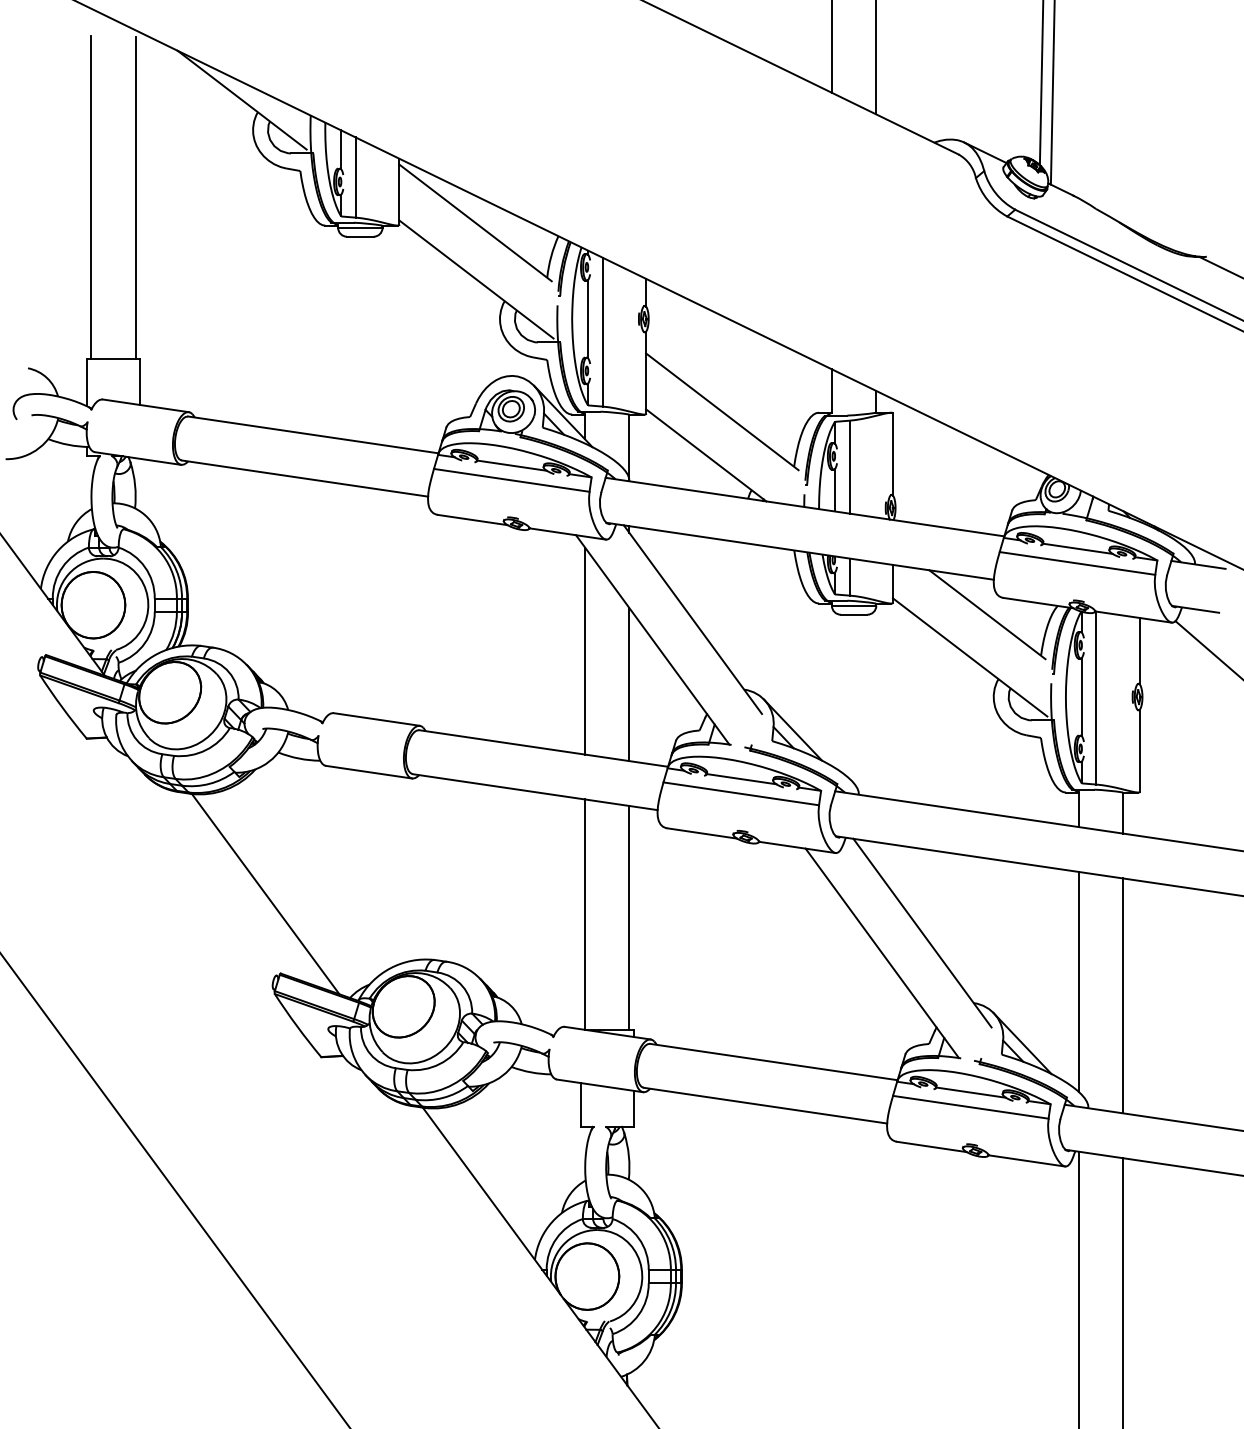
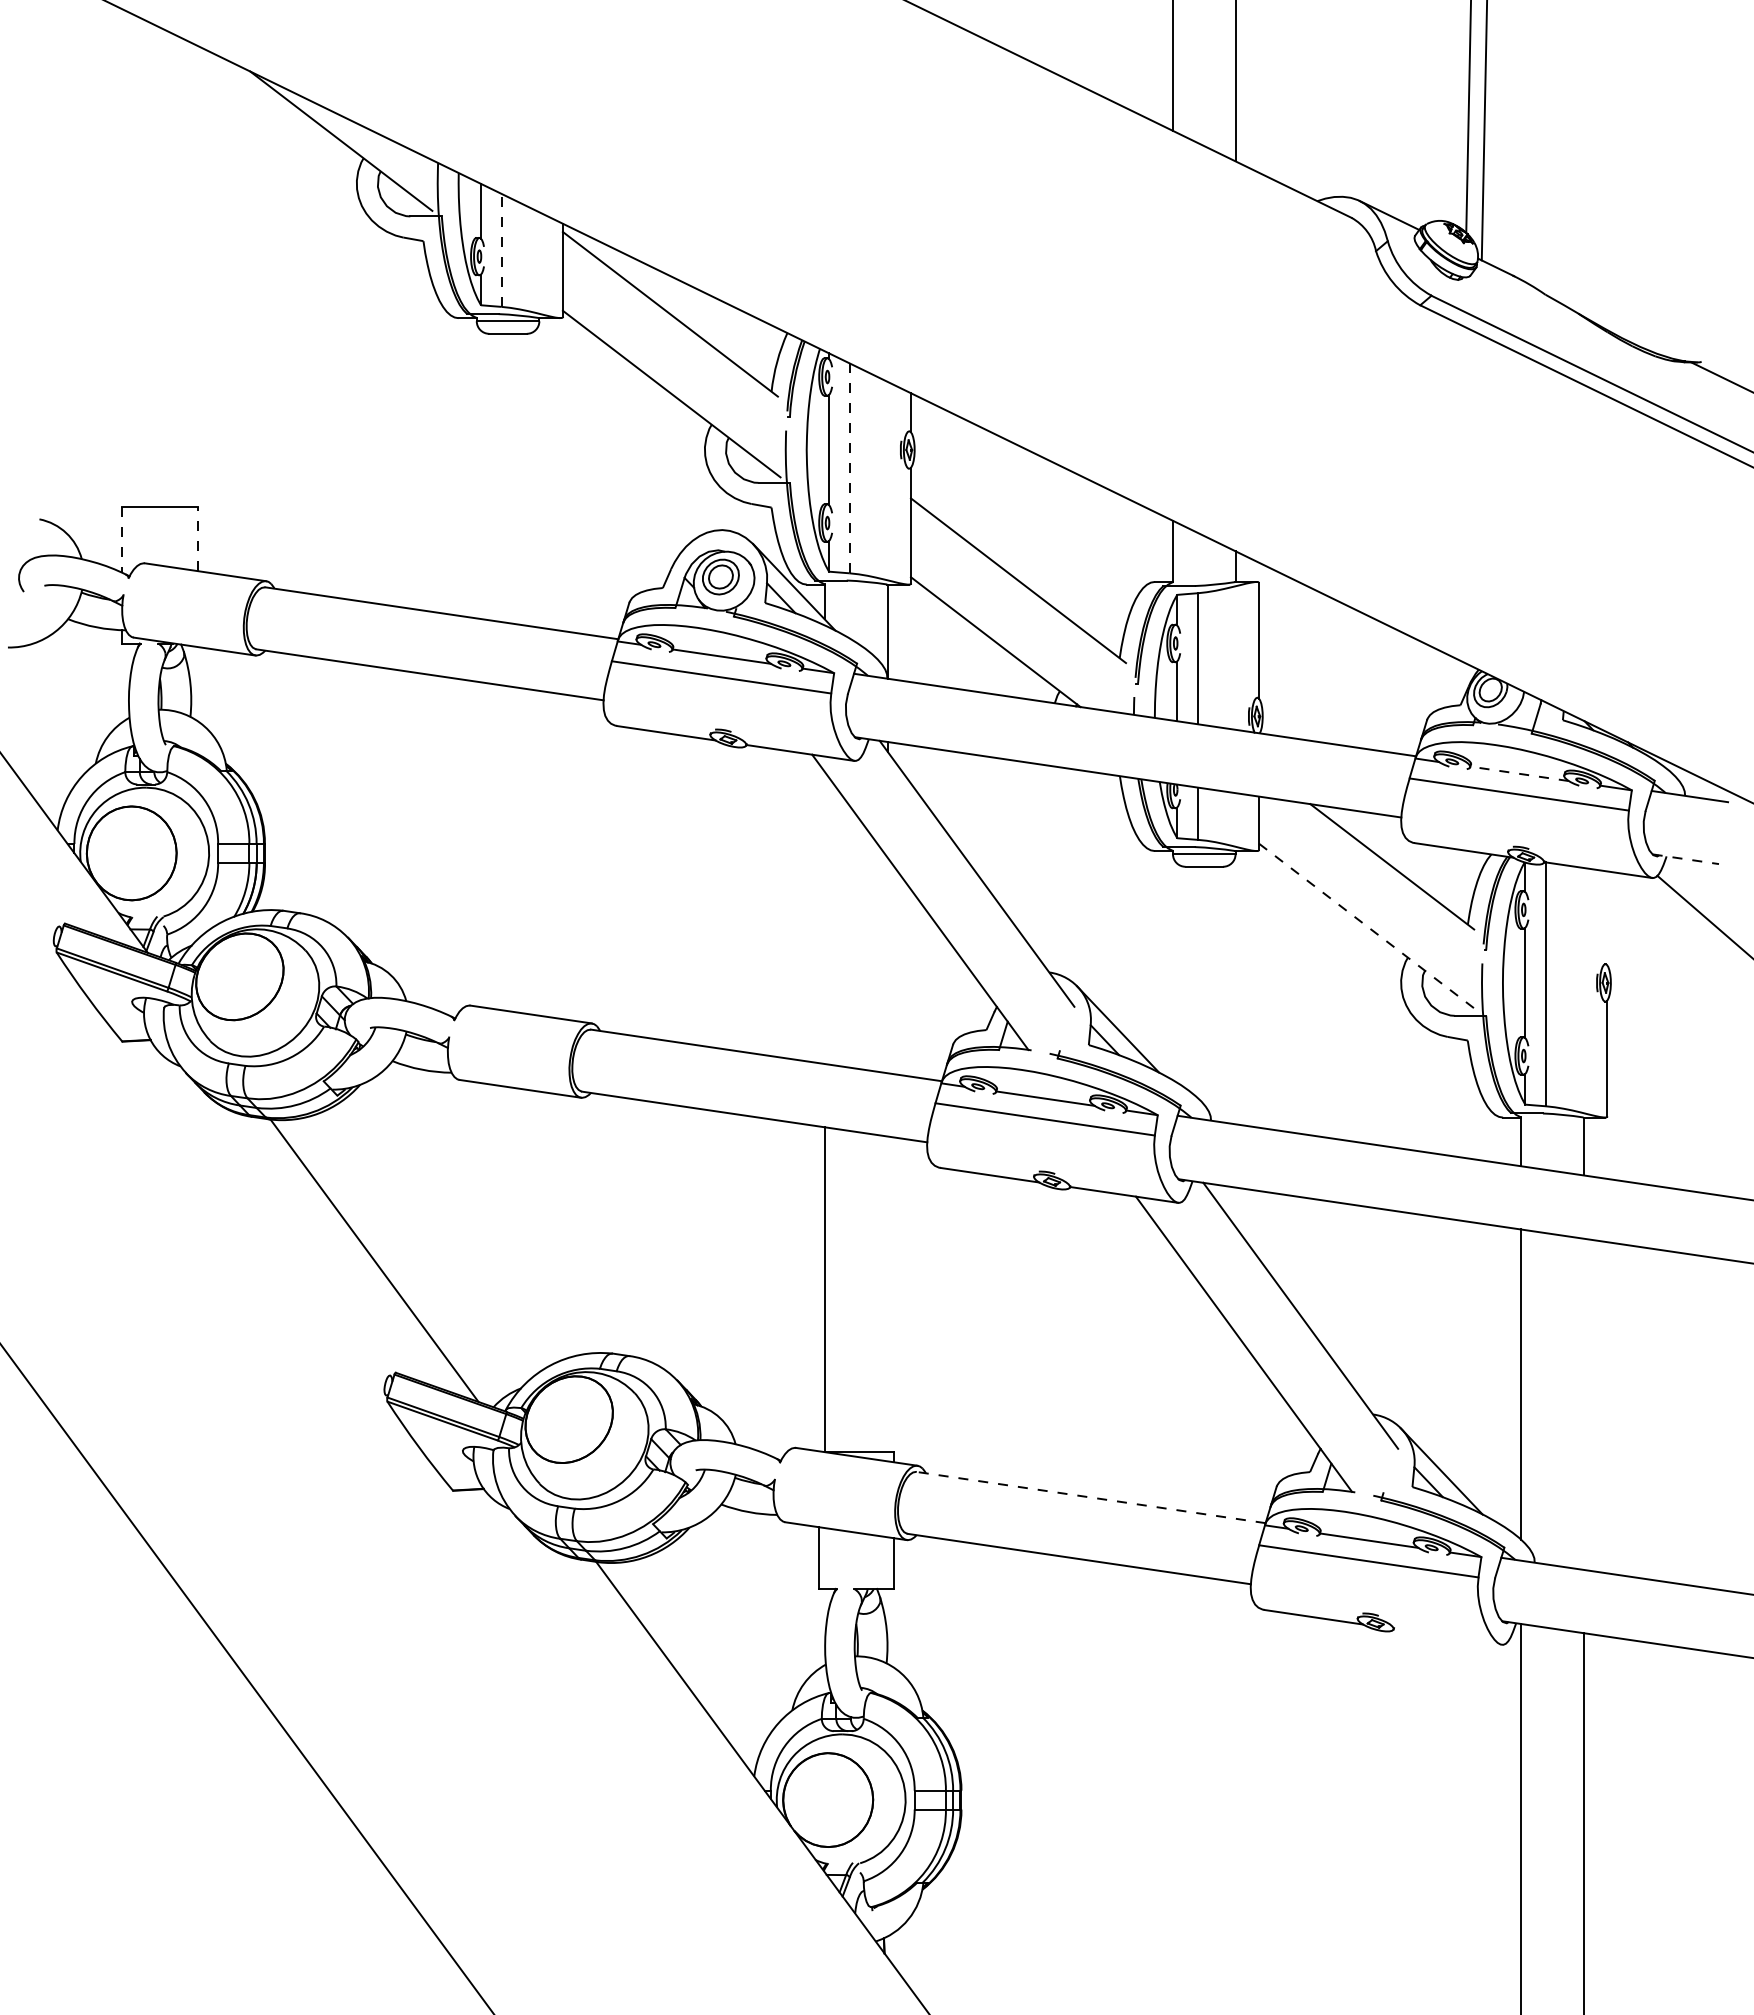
line: (355, 176) -> (501, 249), solid -> dashed
line: (91, 197) -> (128, 278), removed
line: (135, 197) -> (191, 278), removed
line: (602, 332) -> (849, 468), solid -> dashed
line: (140, 381) -> (197, 538), solid -> dashed
line: (86, 383) -> (122, 540), solid -> dashed
line: (1077, 548) -> (1519, 773), solid -> dashed
line: (1195, 609) -> (1685, 859), solid -> dashed
line: (584, 651) -> (824, 918), removed
line: (1140, 651) -> (1607, 918), removed
line: (970, 657) -> (1368, 927), solid -> dashed
line: (629, 684) -> (887, 965), removed
line: (629, 918) -> (887, 1294), removed
line: (1123, 995) -> (1583, 1403), removed
line: (773, 1062) -> (1090, 1497), solid -> dashed
line: (1026, 1160) -> (1447, 1636), removed

